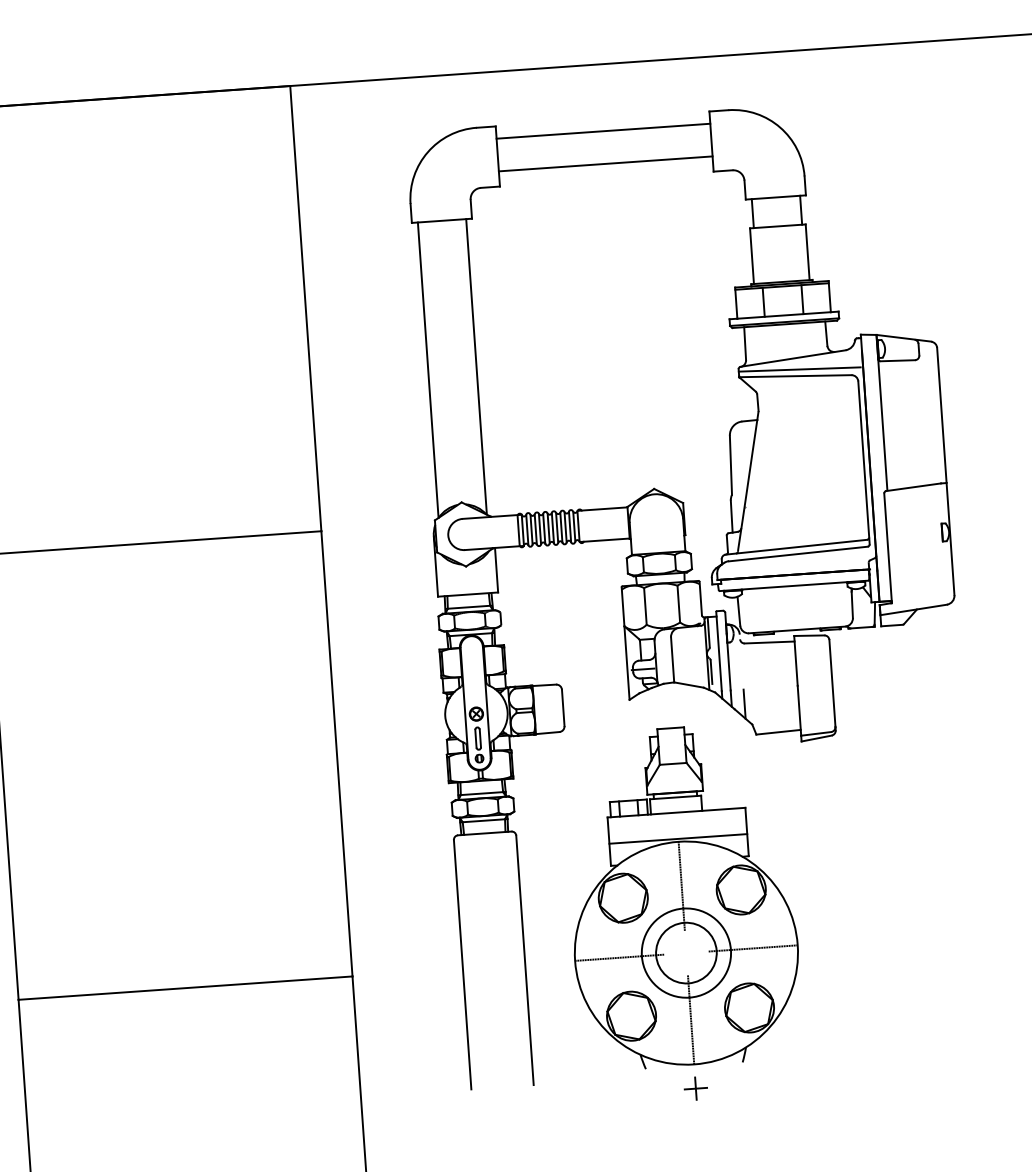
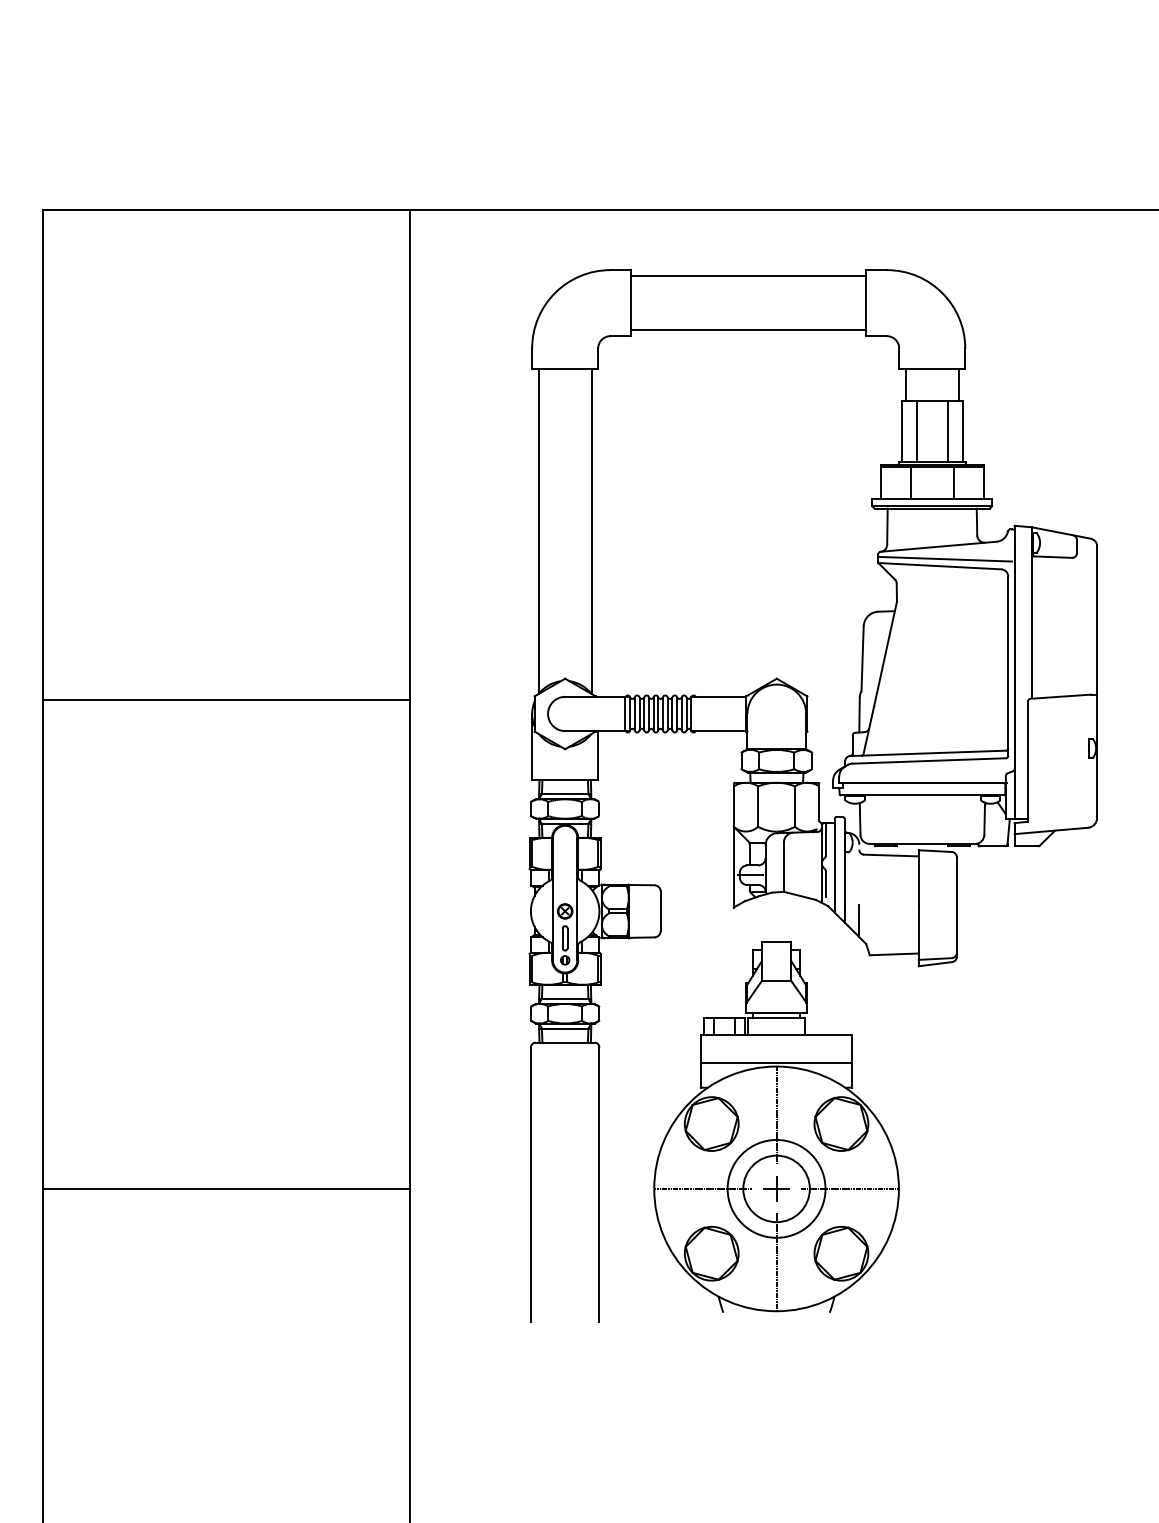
line: (603, 131) -> (748, 329), moved
line: (605, 163) -> (748, 276), moved
line: (793, 253) -> (947, 431), added
line: (765, 255) -> (916, 431), added
part: (695, 1088) -> (776, 1188), moved

